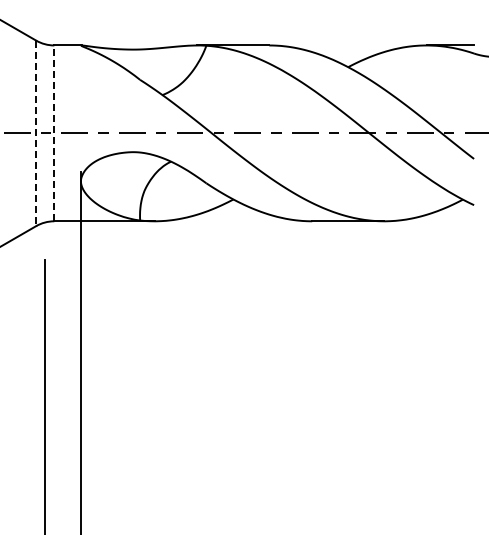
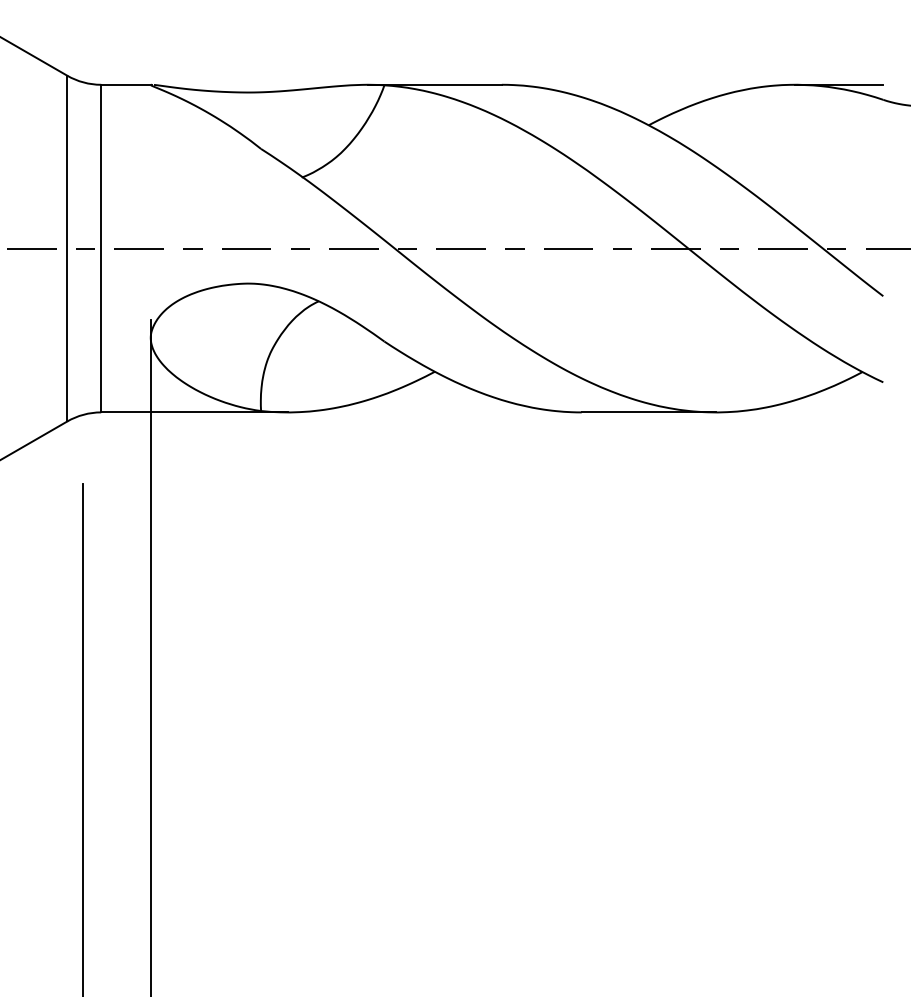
line: (36, 133) -> (67, 248), dashed -> solid
line: (54, 133) -> (101, 248), dashed -> solid

